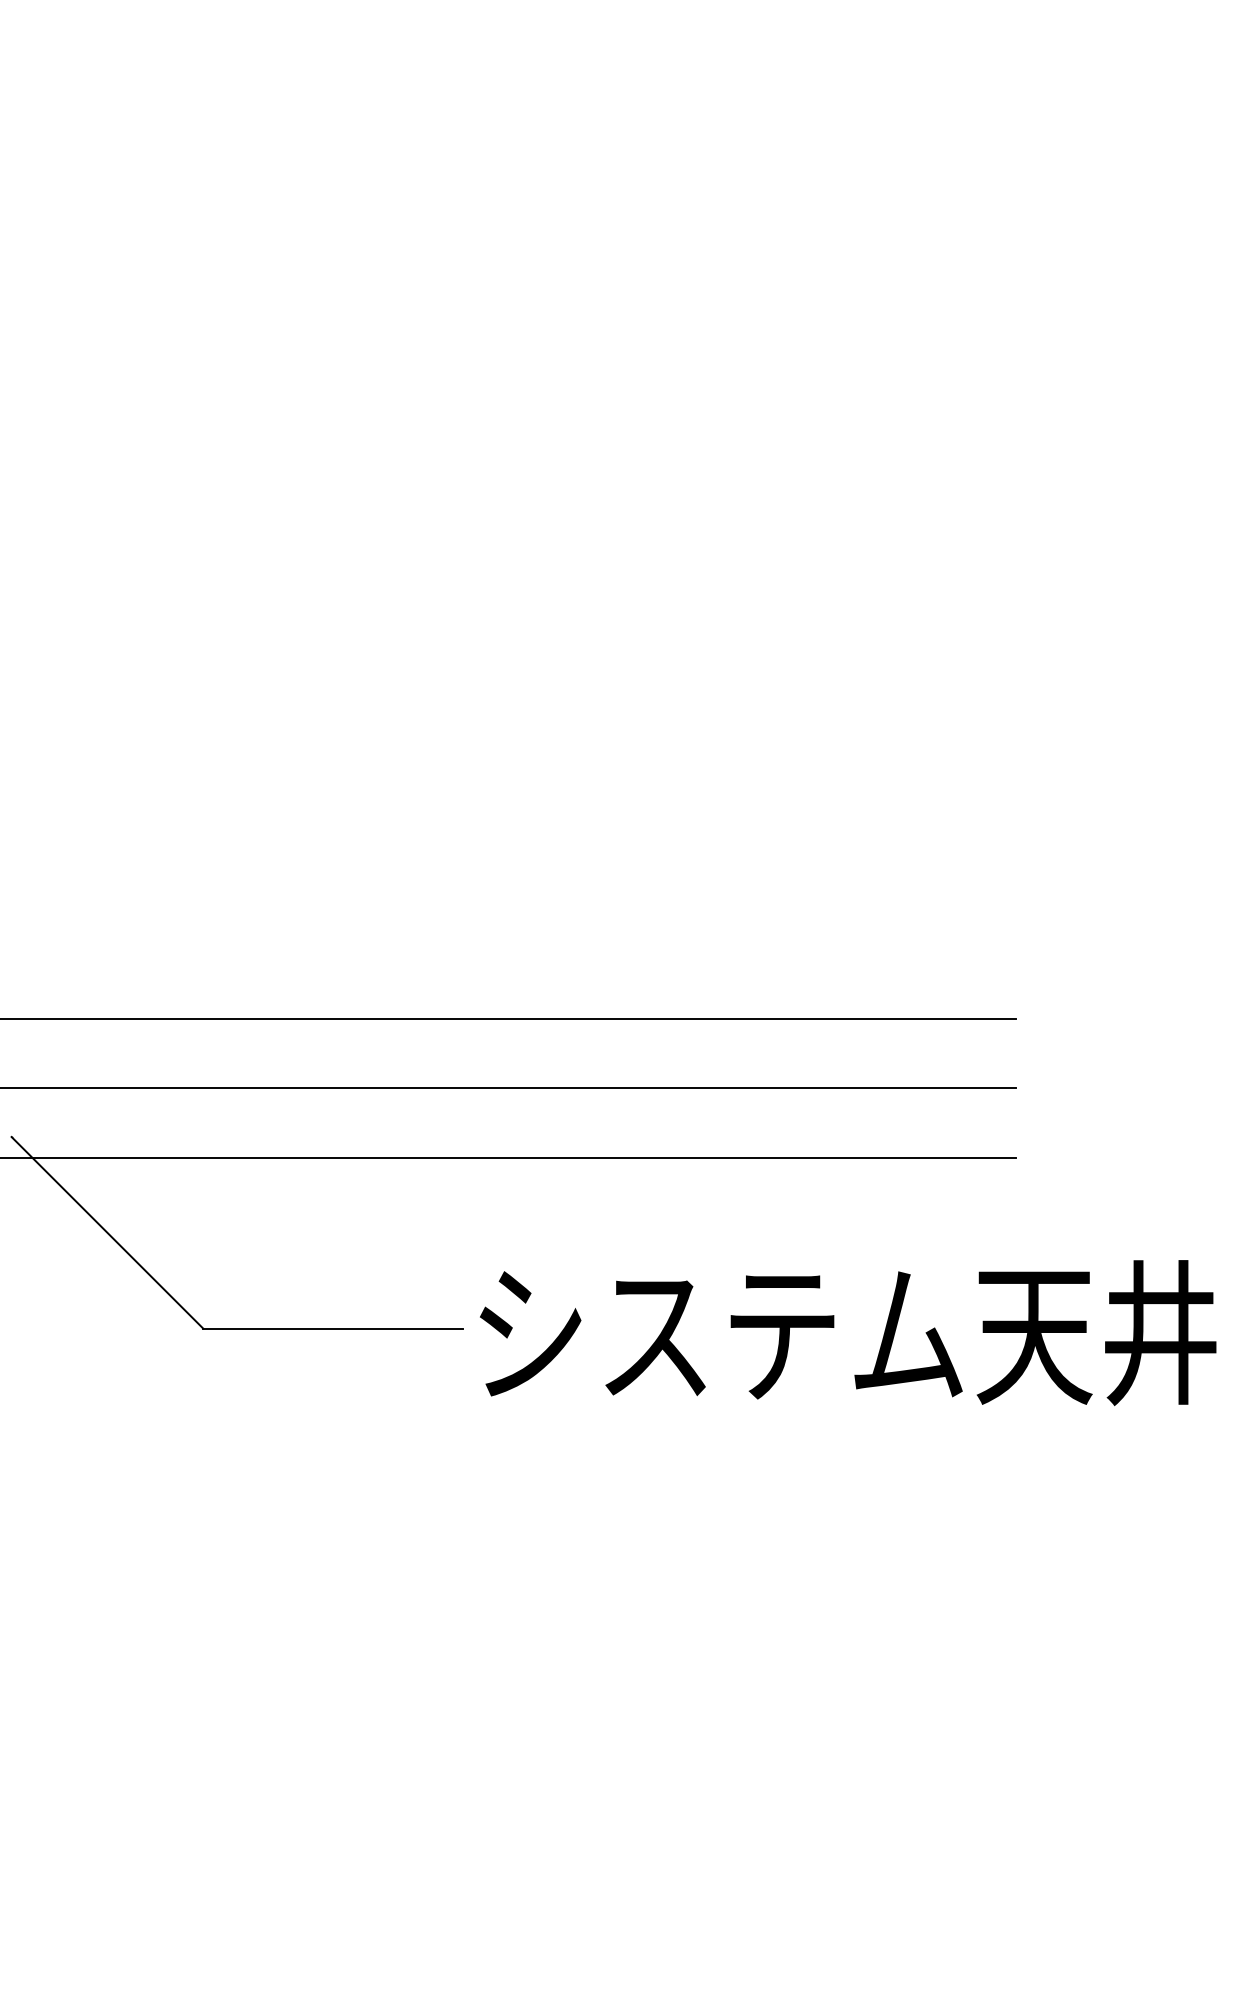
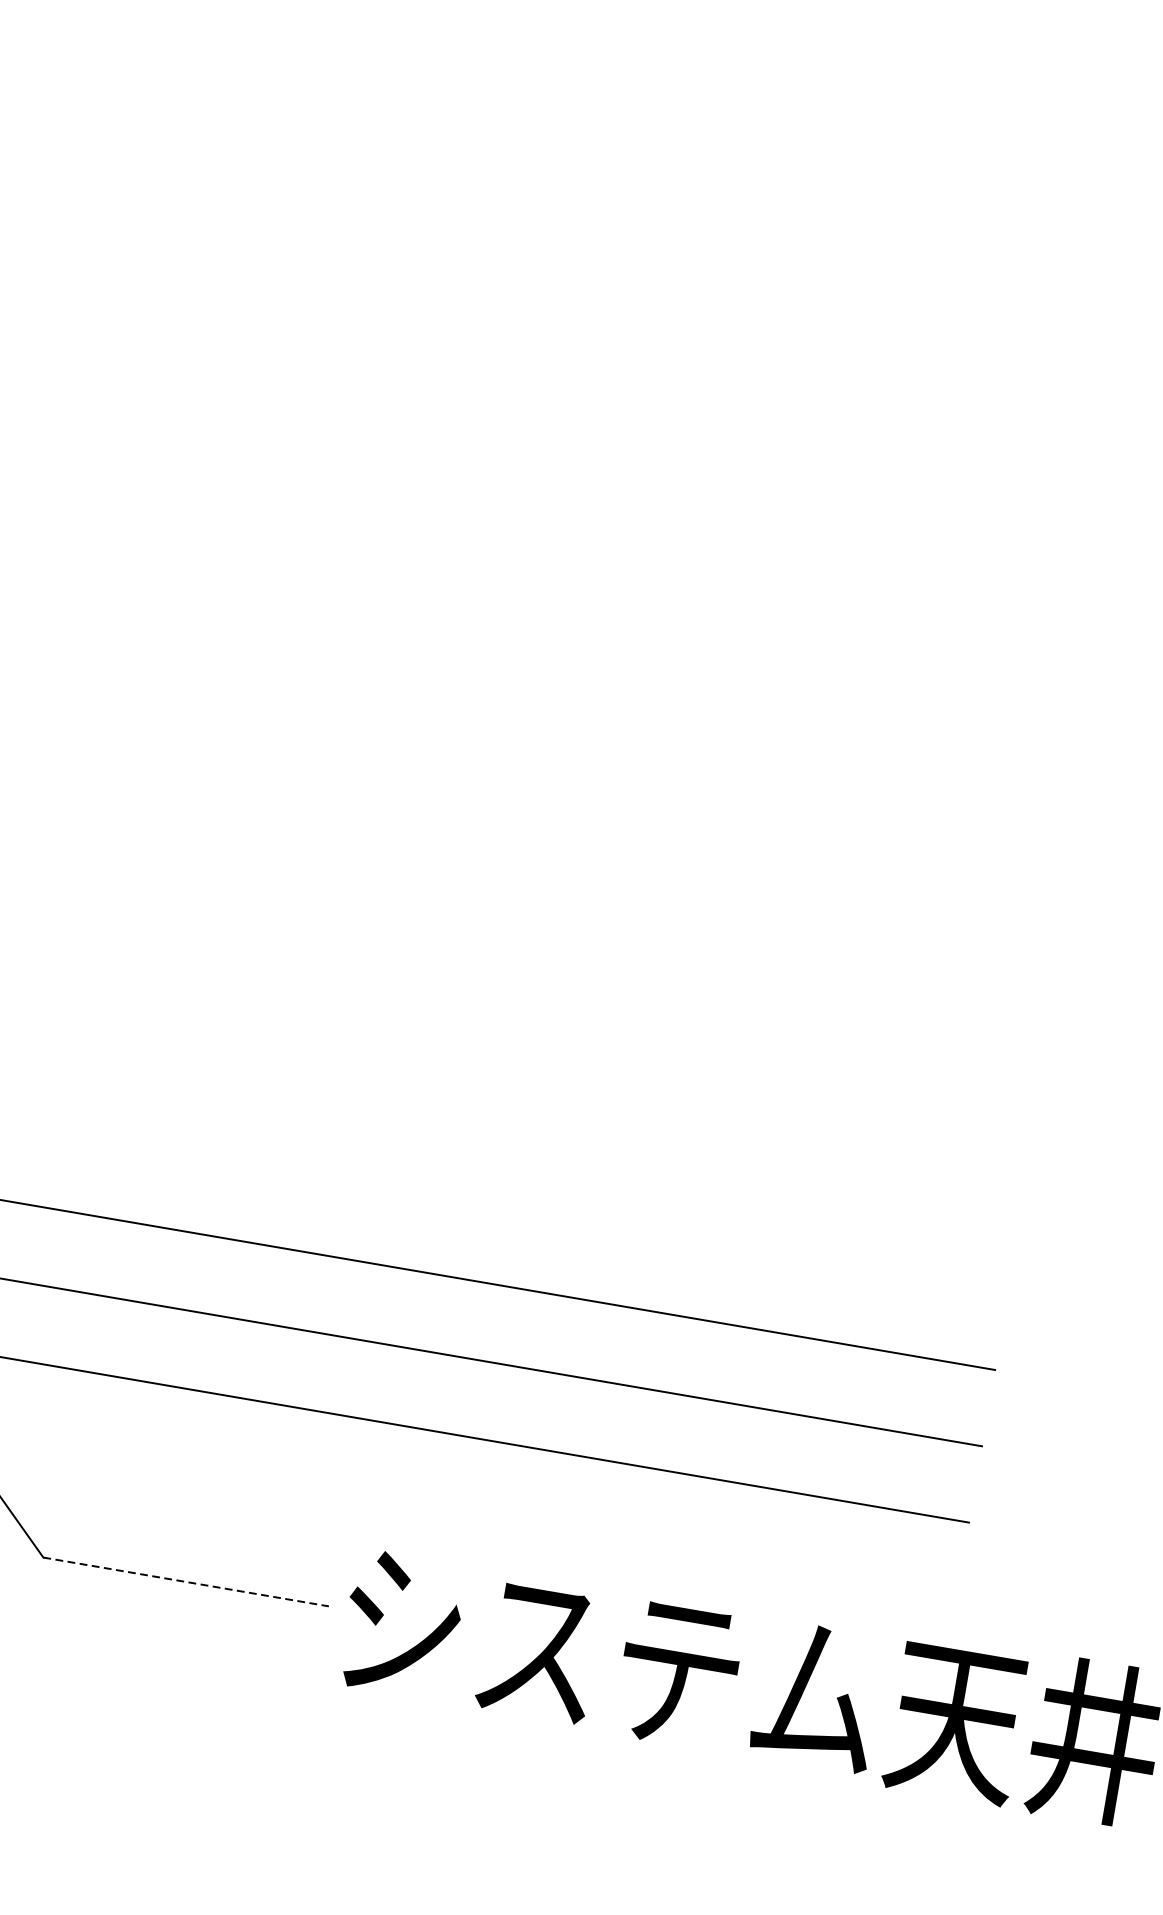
line: (333, 1328) -> (186, 1581), solid -> dashed

